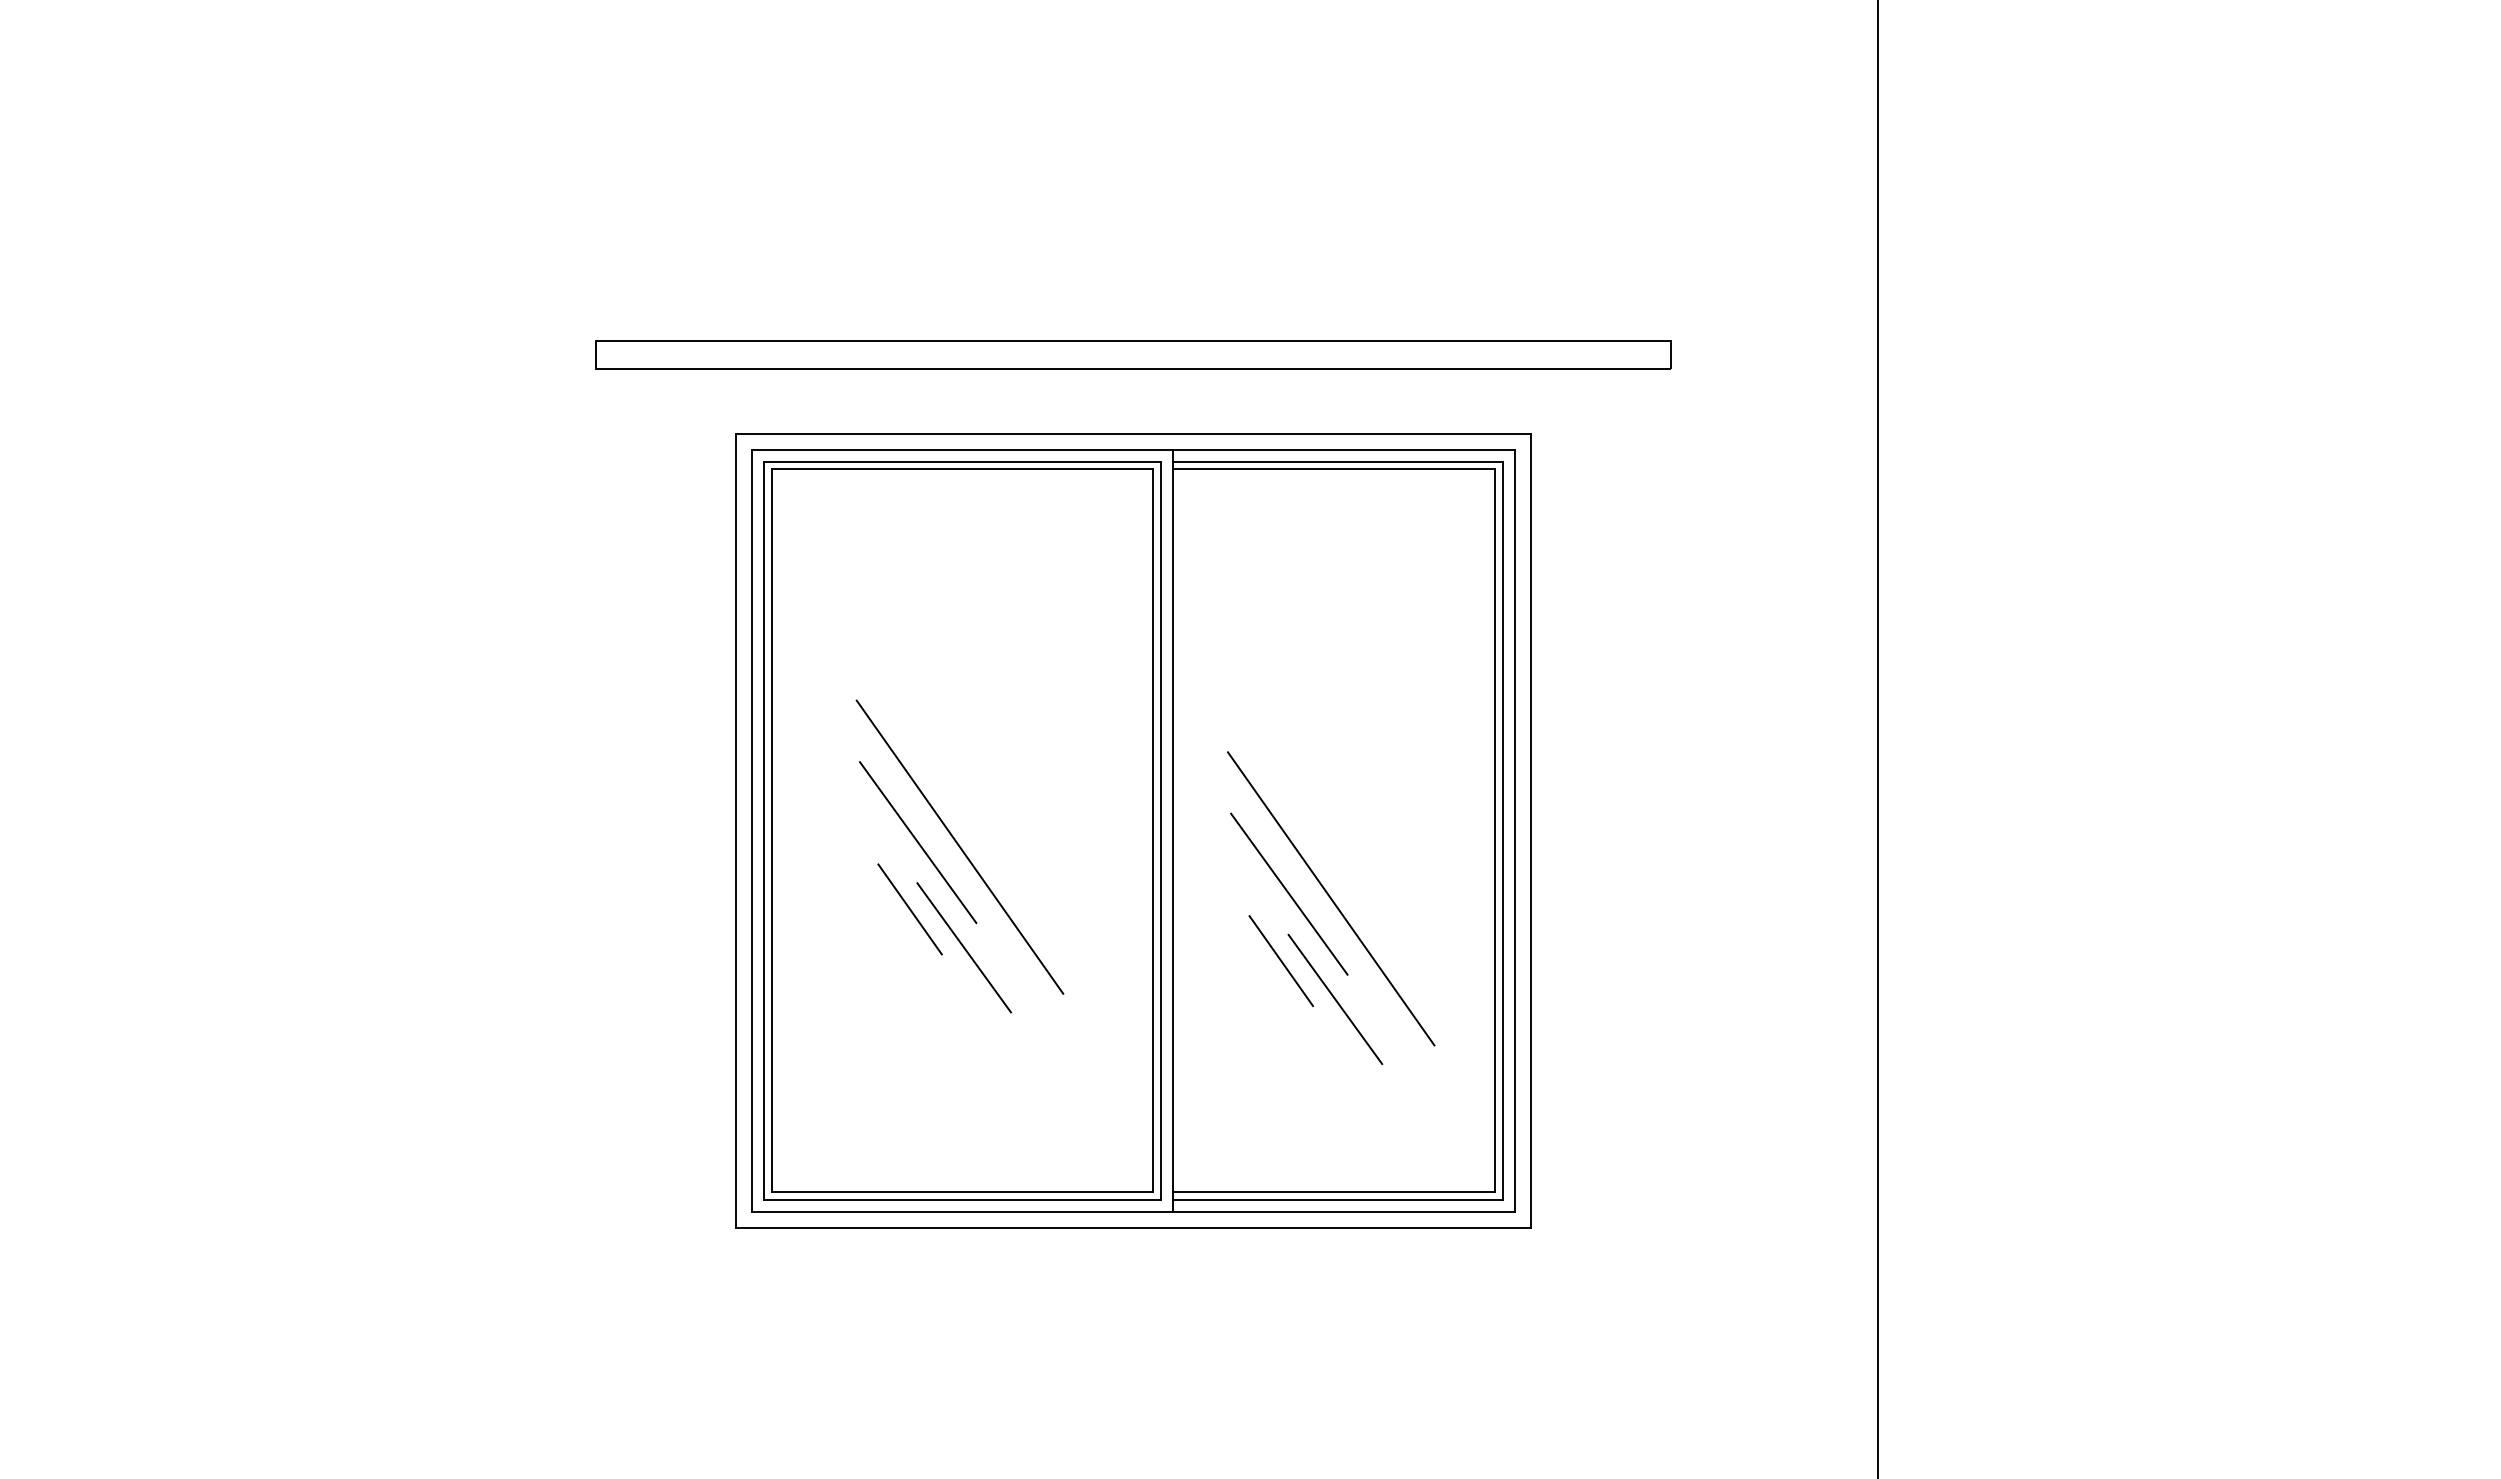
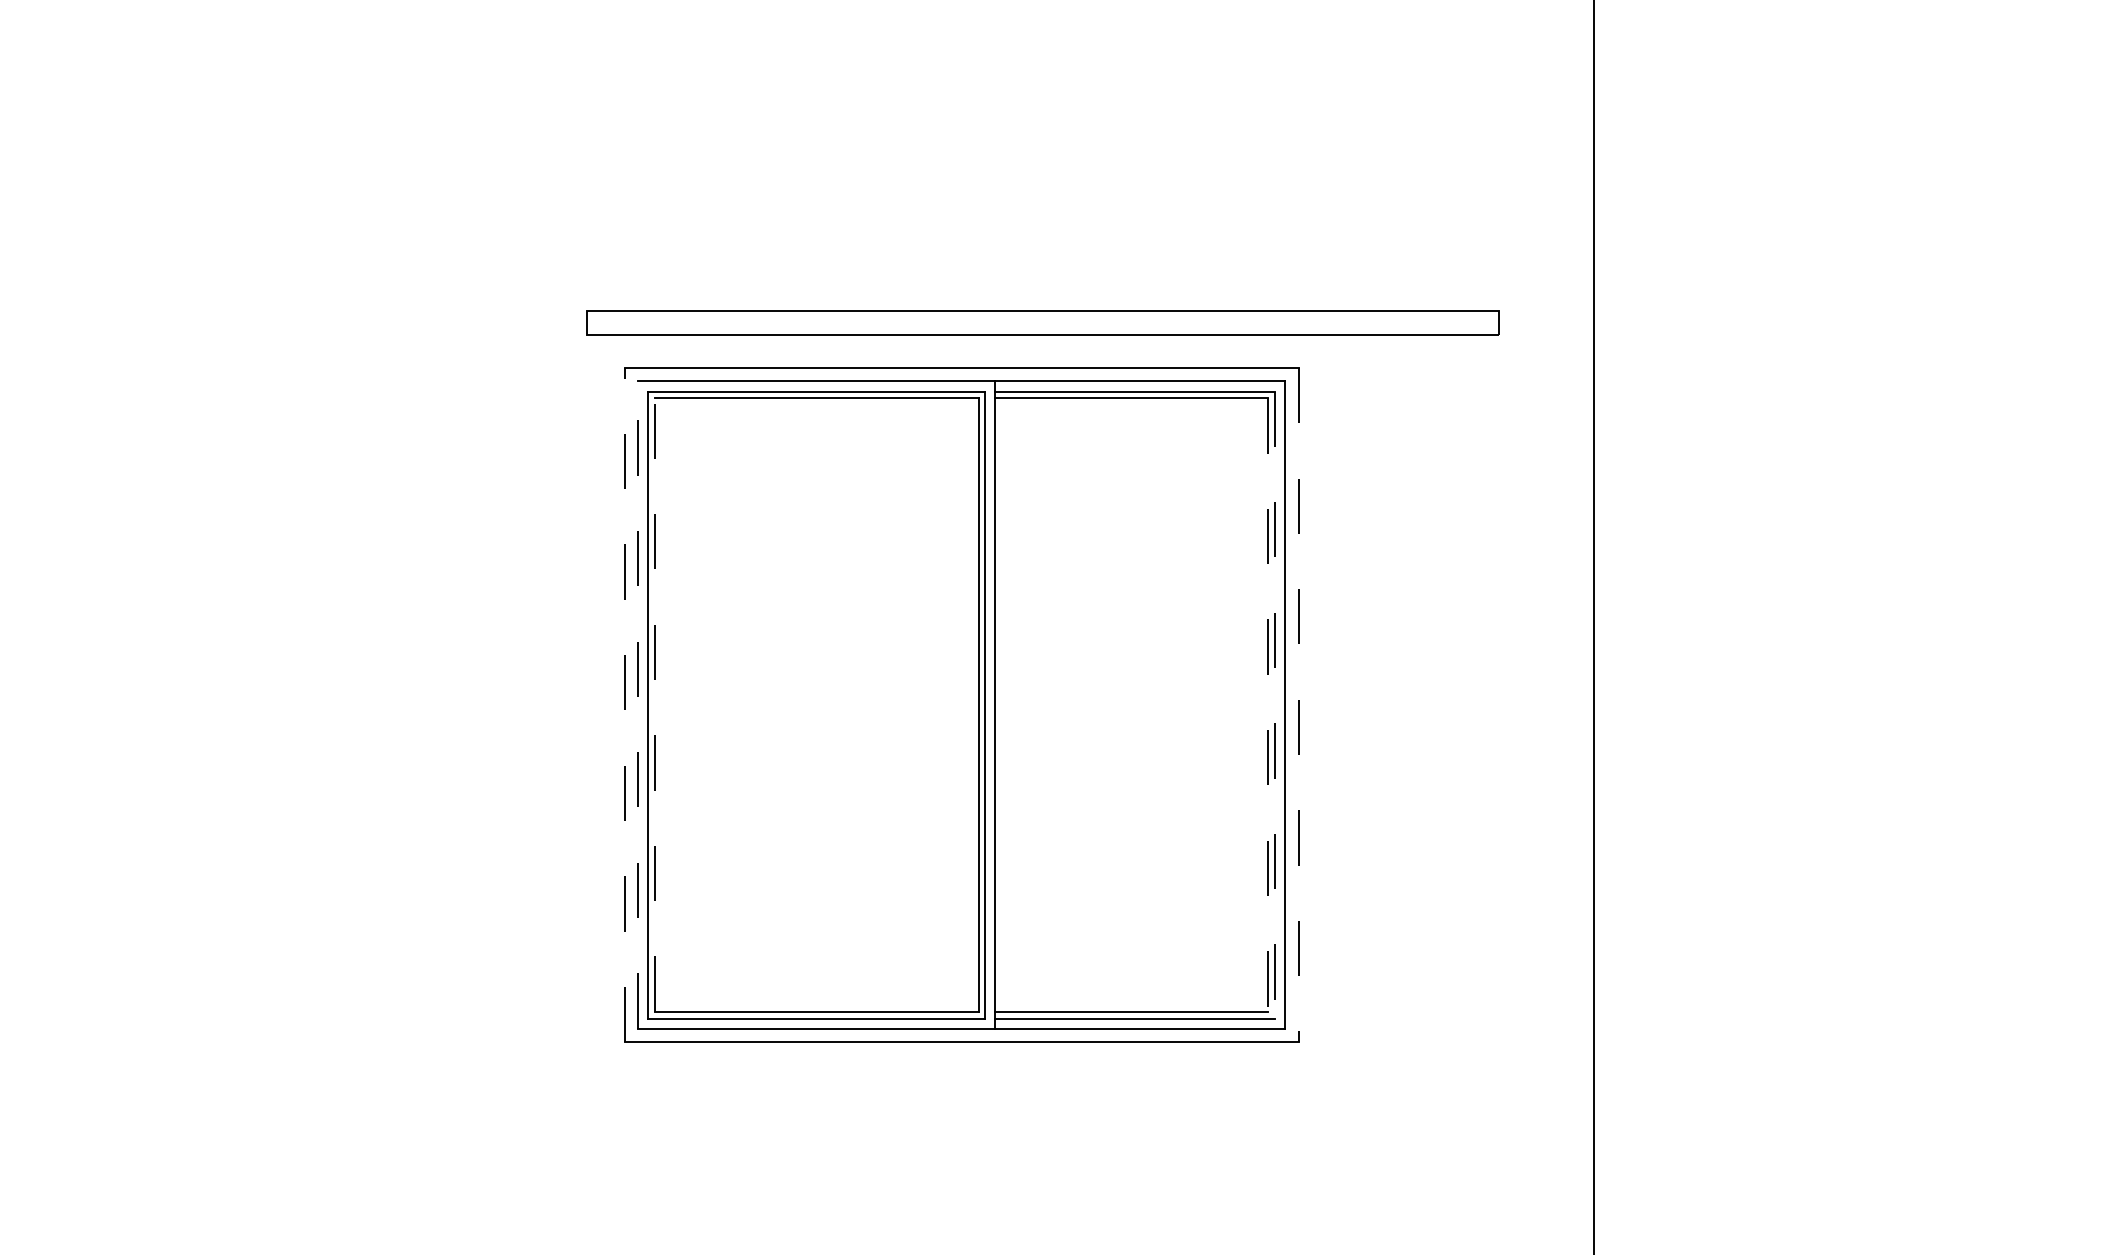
part: (1133, 354) -> (1043, 322), moved
line: (736, 830) -> (624, 704), solid -> dashed
line: (752, 830) -> (638, 704), solid -> dashed
line: (772, 830) -> (655, 704), solid -> dashed
line: (1494, 831) -> (1268, 705), solid -> dashed
line: (1502, 831) -> (1274, 705), solid -> dashed
line: (1530, 831) -> (1298, 705), solid -> dashed
line: (917, 842) -> (778, 714), removed
line: (959, 846) -> (814, 718), removed
line: (1289, 893) -> (1094, 758), removed
line: (1330, 898) -> (1128, 762), removed
line: (909, 909) -> (771, 771), removed
line: (963, 947) -> (817, 804), removed
line: (1281, 961) -> (1087, 815), removed
line: (1335, 999) -> (1133, 848), removed

